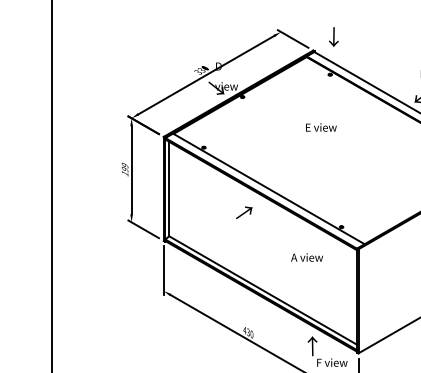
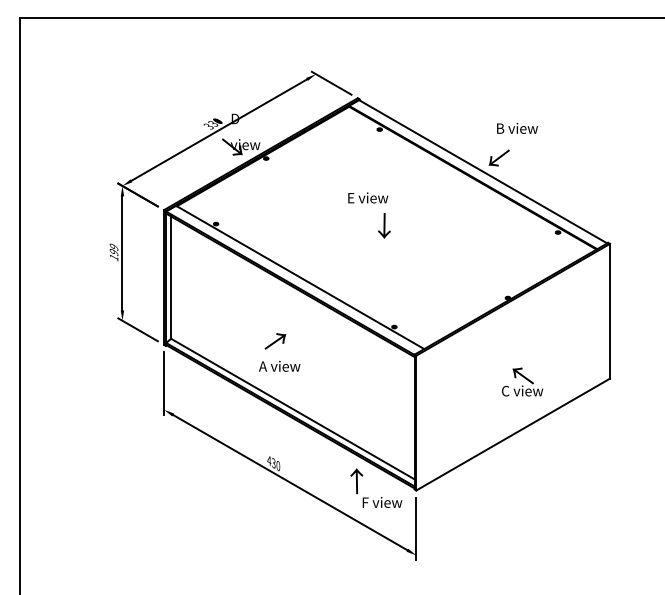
text: (333, 36) -> (384, 225), moved
text: (244, 212) -> (275, 341), moved
text: (306, 257) -> (279, 366), moved

